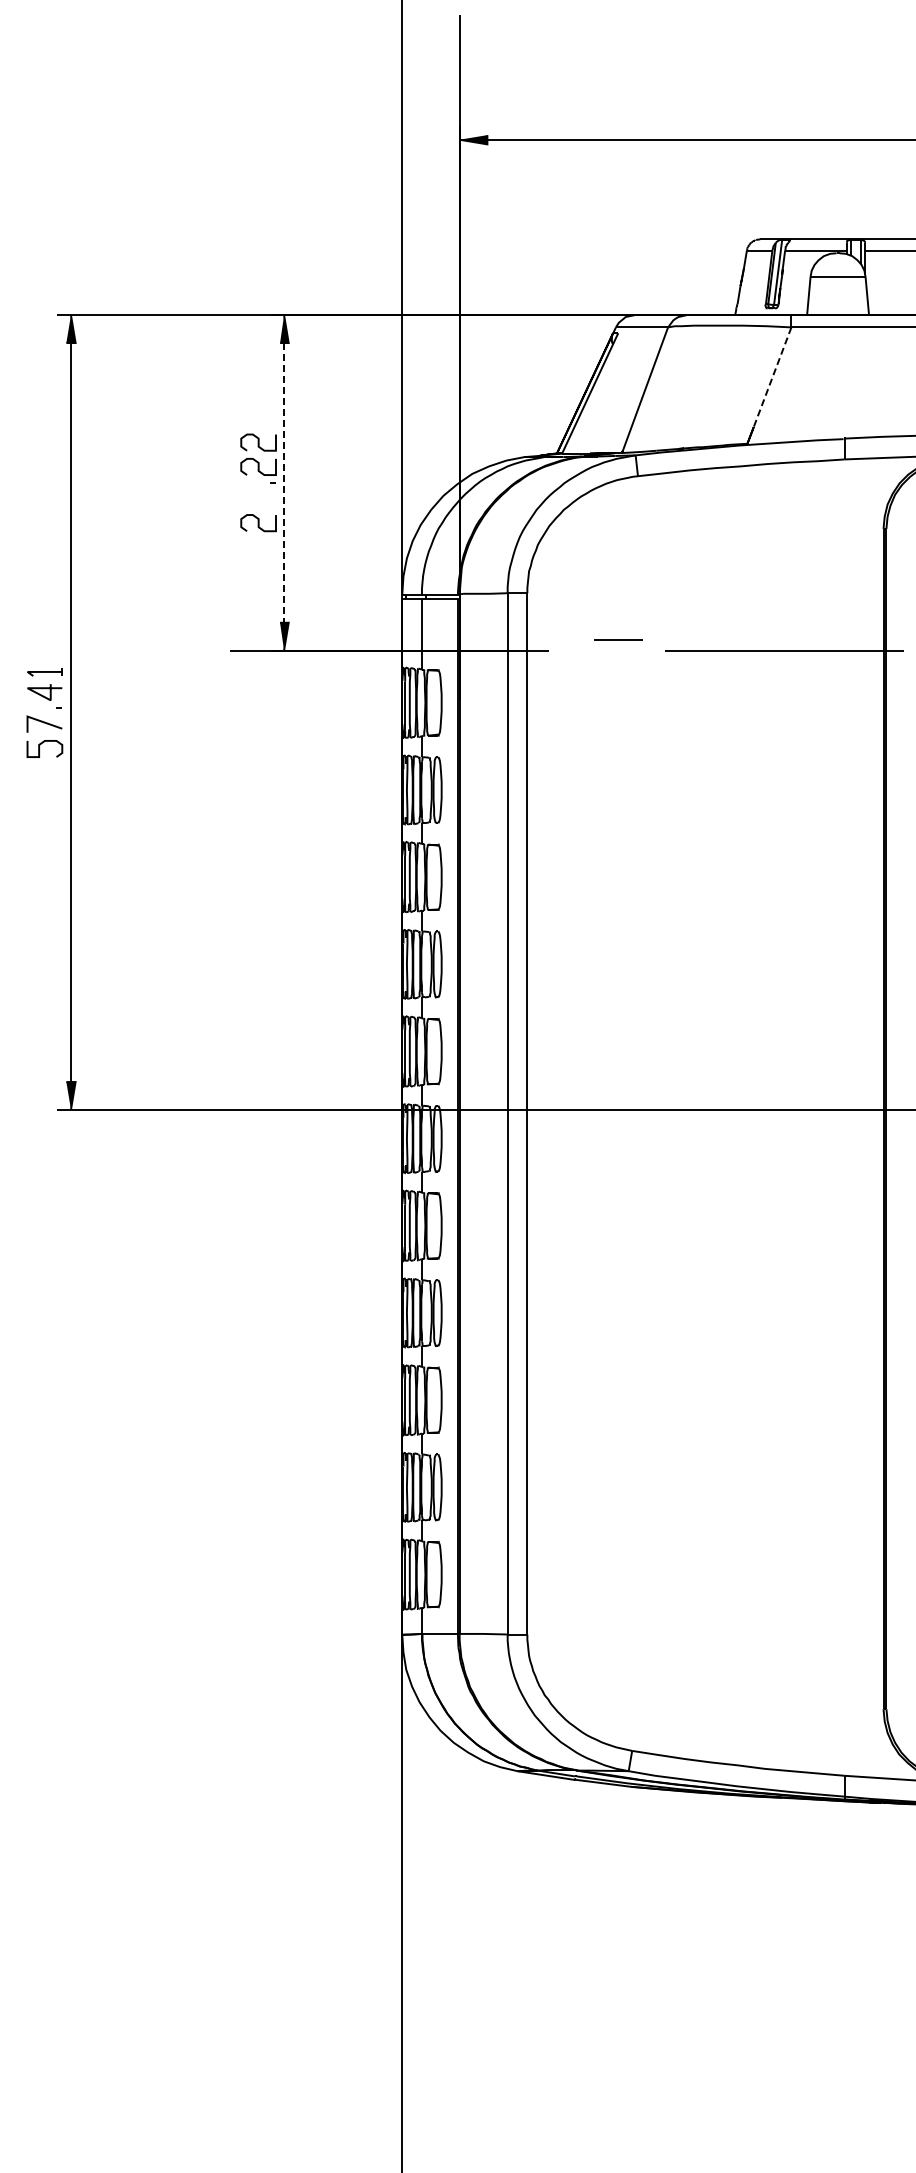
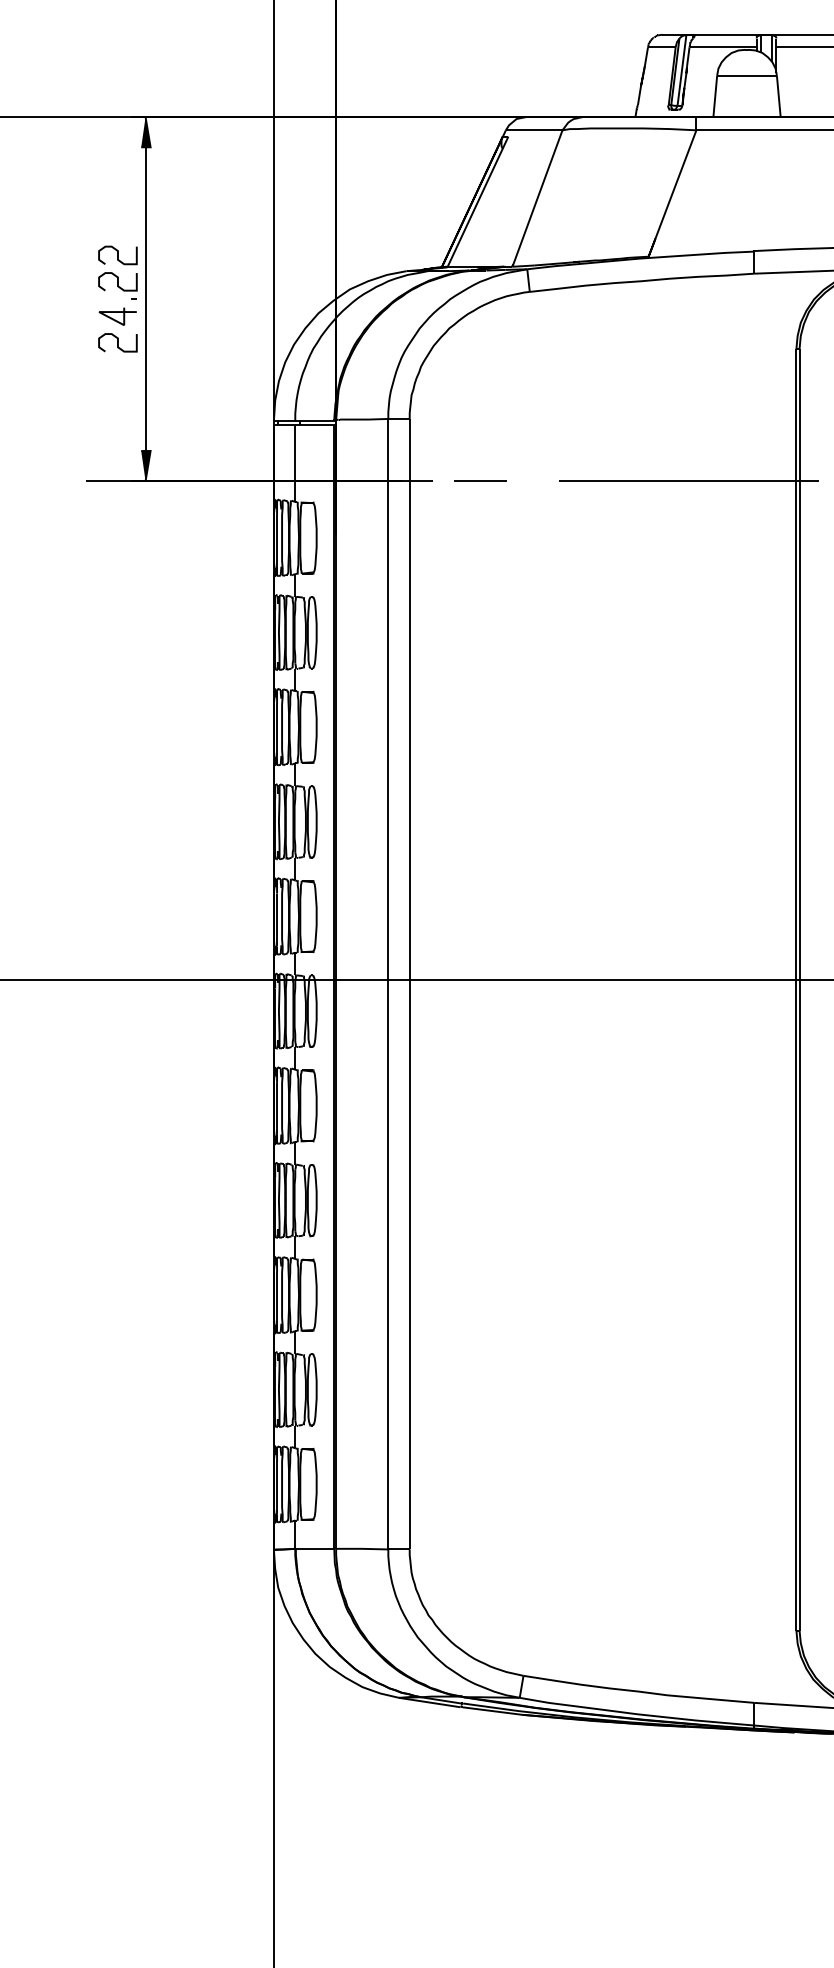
line: (772, 377) -> (675, 184), dashed -> solid
line: (284, 482) -> (146, 298), dashed -> solid
line: (258, 495) -> (117, 312), added
line: (618, 639) -> (480, 481), moved

